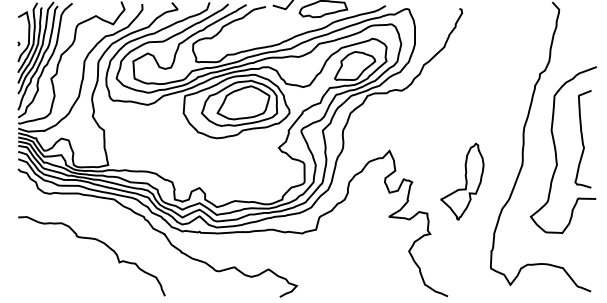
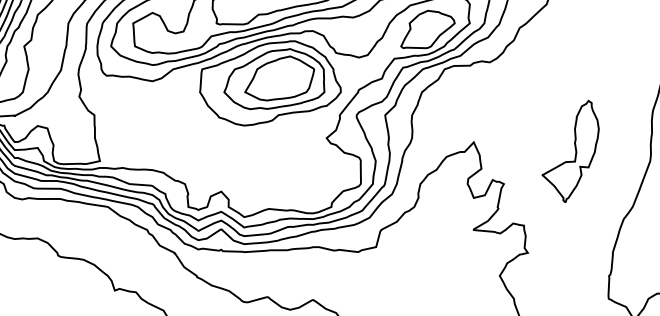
part: (462, 181) -> (570, 151), moved

